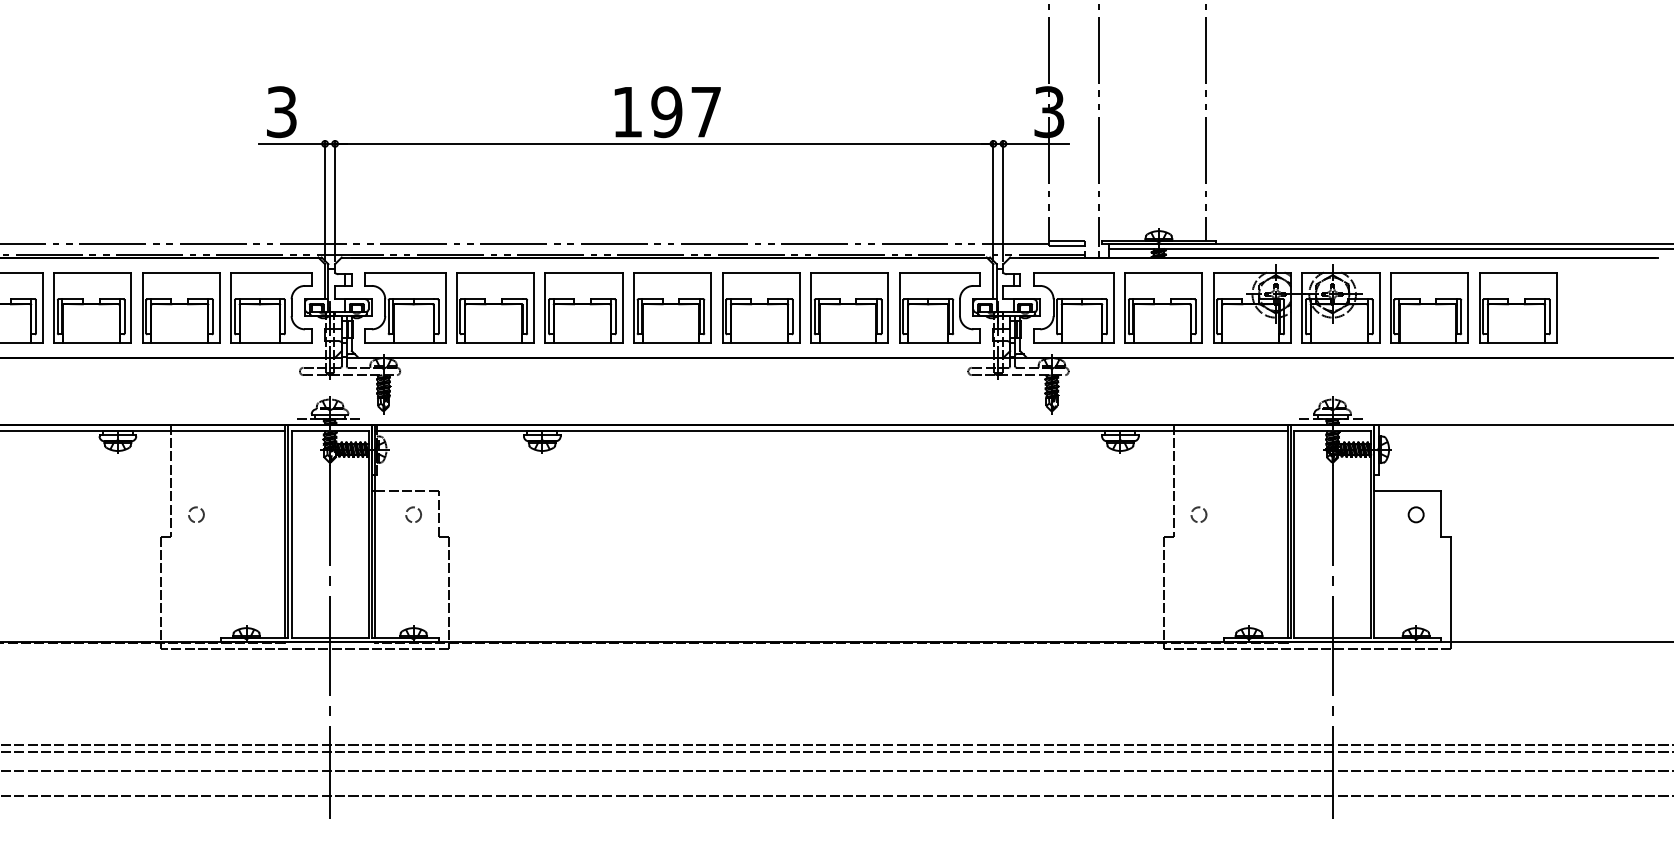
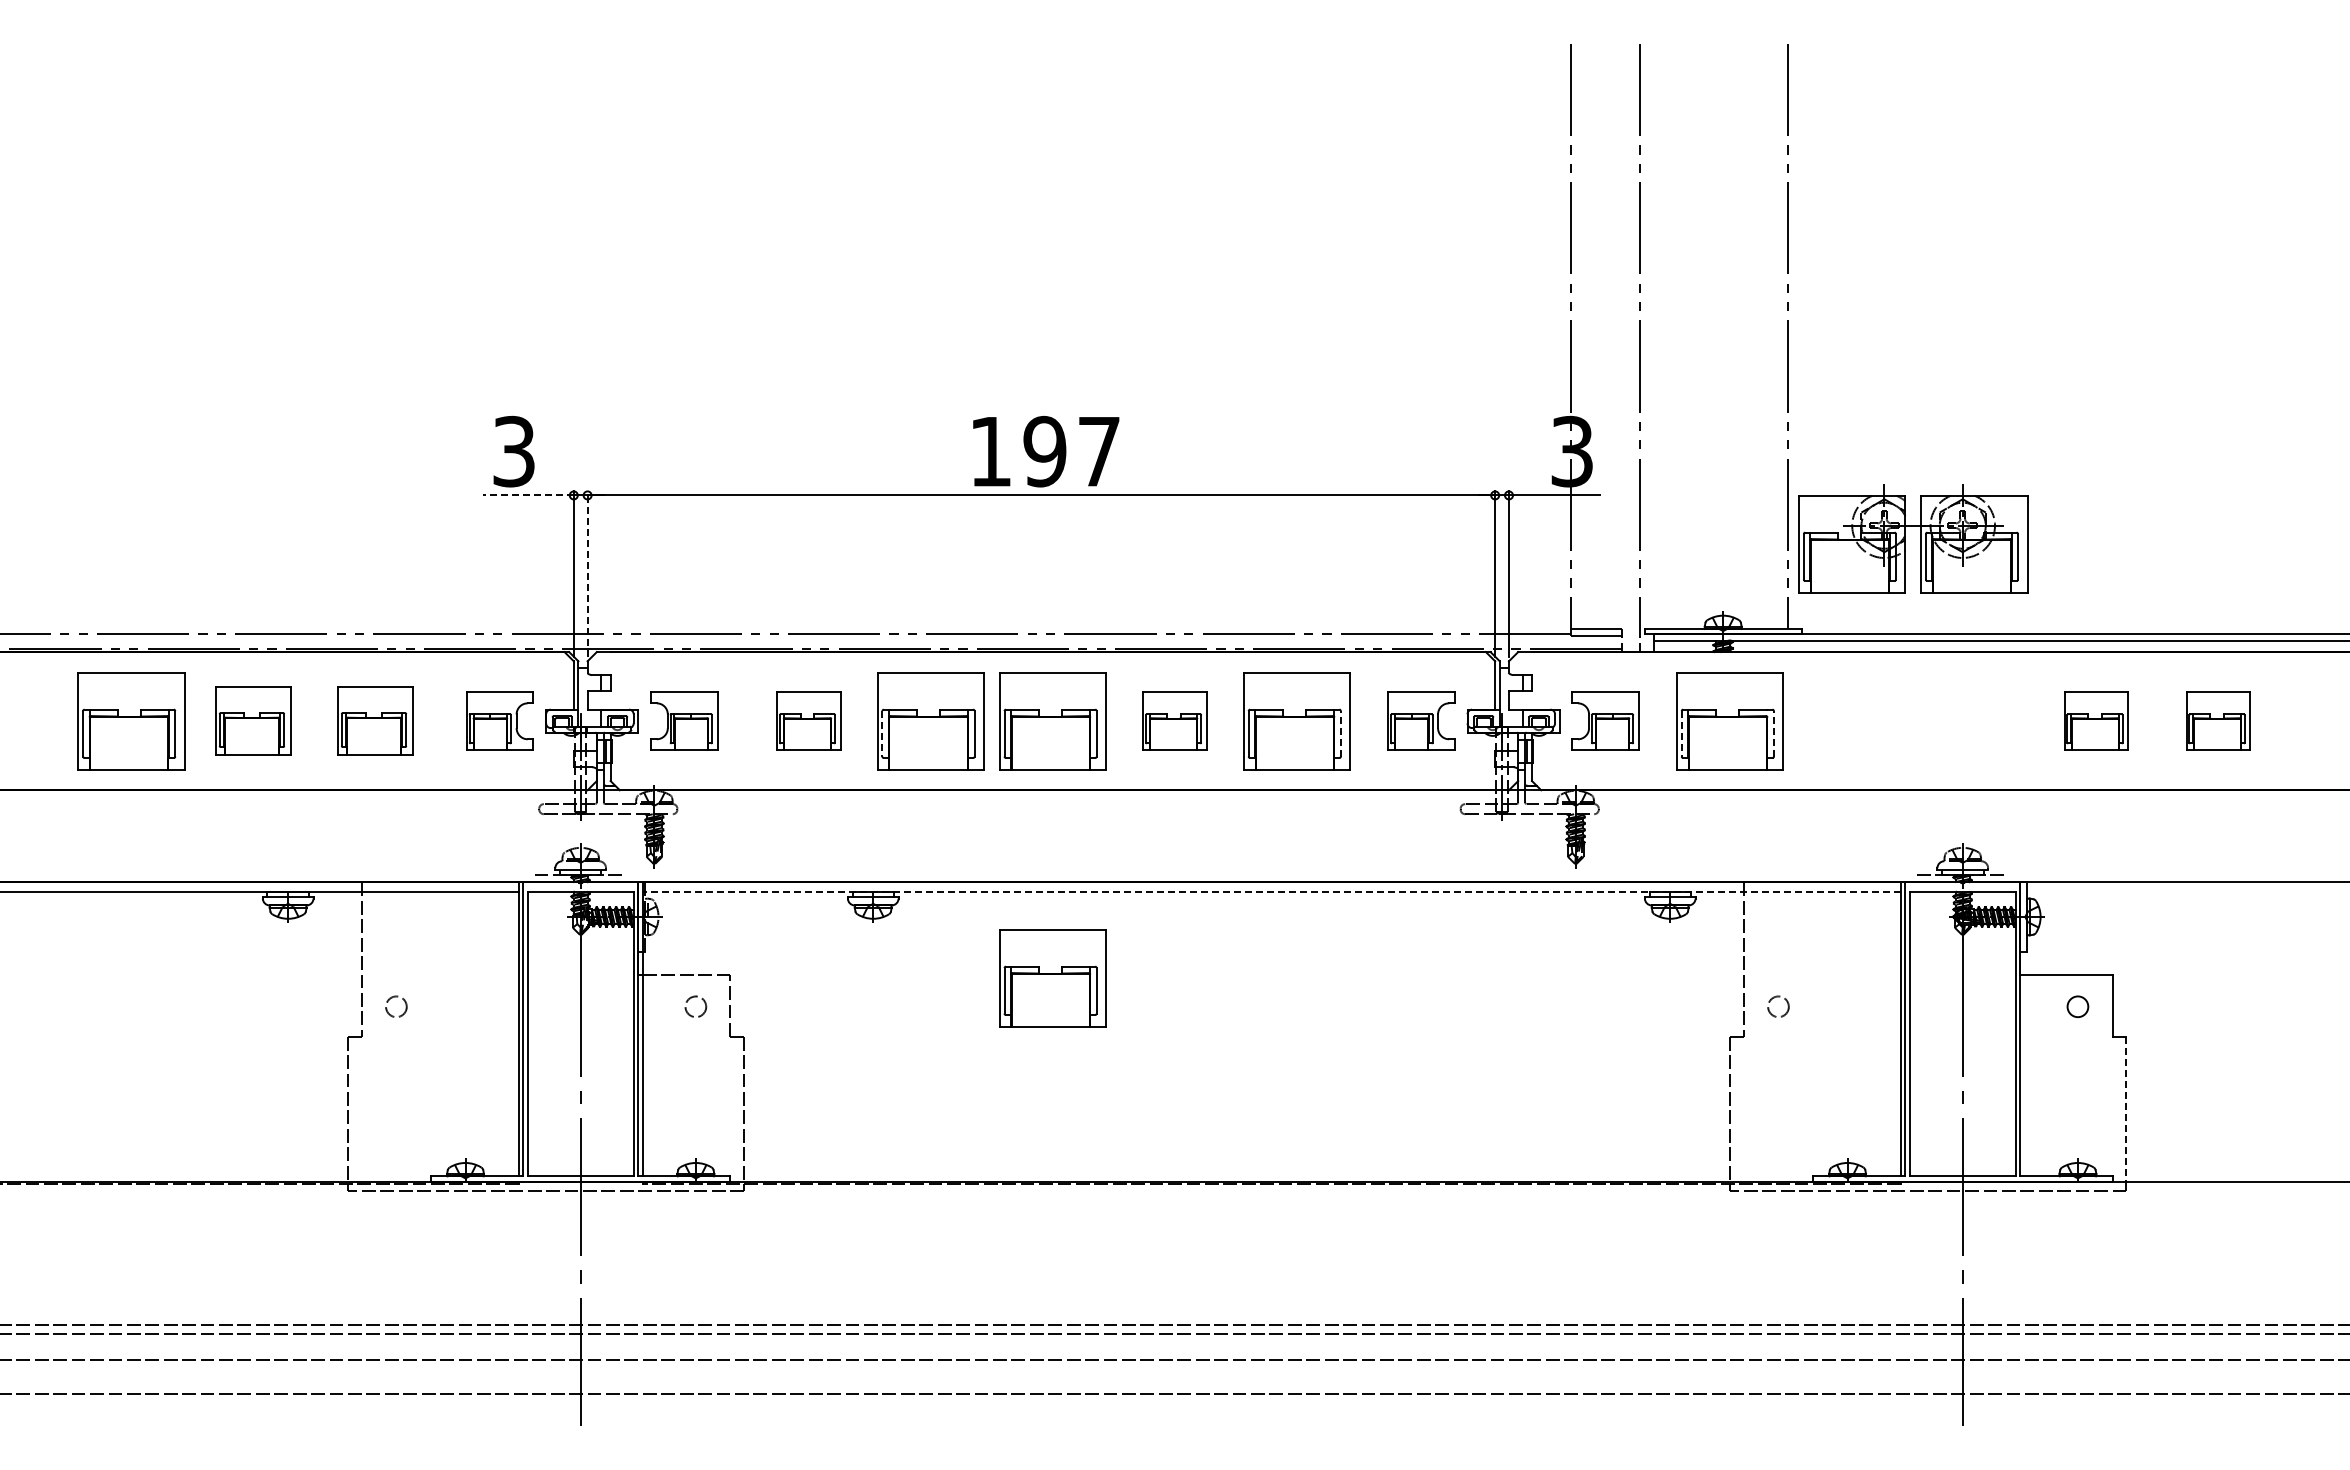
line: (291, 143) -> (527, 495), solid -> dashed
line: (335, 200) -> (587, 573), solid -> dashed
part: (1301, 303) -> (1920, 538), moved
part: (92, 307) -> (253, 721), size x0.7
part: (181, 307) -> (375, 721), size x0.7
part: (271, 307) -> (499, 721), size x0.6
part: (405, 307) -> (684, 721), size x0.6
part: (495, 307) -> (808, 721), size x0.6
part: (760, 307) -> (1174, 721), size x0.6
part: (940, 307) -> (1421, 721), size x0.6
part: (1073, 307) -> (1605, 721), size x0.6
part: (1429, 307) -> (2096, 721), size x0.6
part: (1518, 307) -> (2218, 721), size x0.6
line: (549, 316) -> (882, 733), solid -> dashed
line: (881, 316) -> (1340, 733), solid -> dashed
line: (1128, 316) -> (1681, 733), solid -> dashed
line: (1195, 316) -> (1773, 733), solid -> dashed
line: (831, 431) -> (1271, 891), solid -> dashed
part: (672, 494) -> (1052, 978), added
line: (1451, 589) -> (2126, 1109), solid -> dashed

